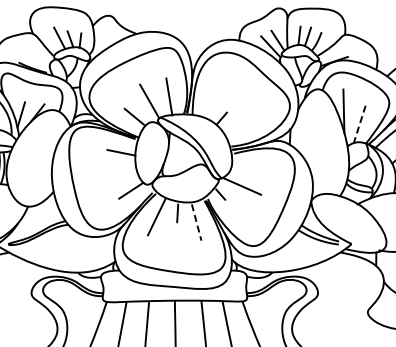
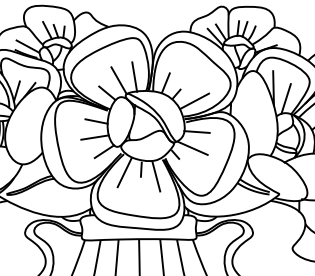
line: (34, 57) -> (27, 45), added
line: (208, 104) -> (165, 83), added
line: (359, 124) -> (285, 99), dashed -> solid
line: (244, 127) -> (194, 101), added
line: (247, 165) -> (196, 131), added
line: (119, 172) -> (95, 137), added
line: (196, 222) -> (156, 176), dashed -> solid

